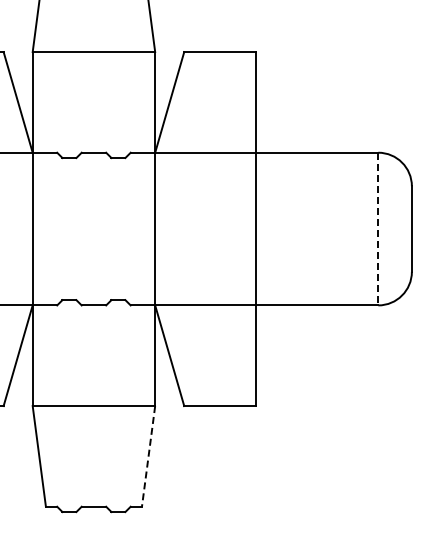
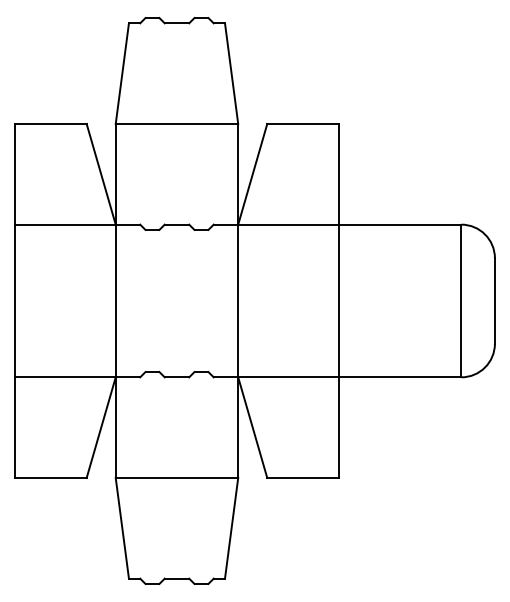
line: (378, 229) -> (461, 301), dashed -> solid
line: (148, 456) -> (231, 528), dashed -> solid

